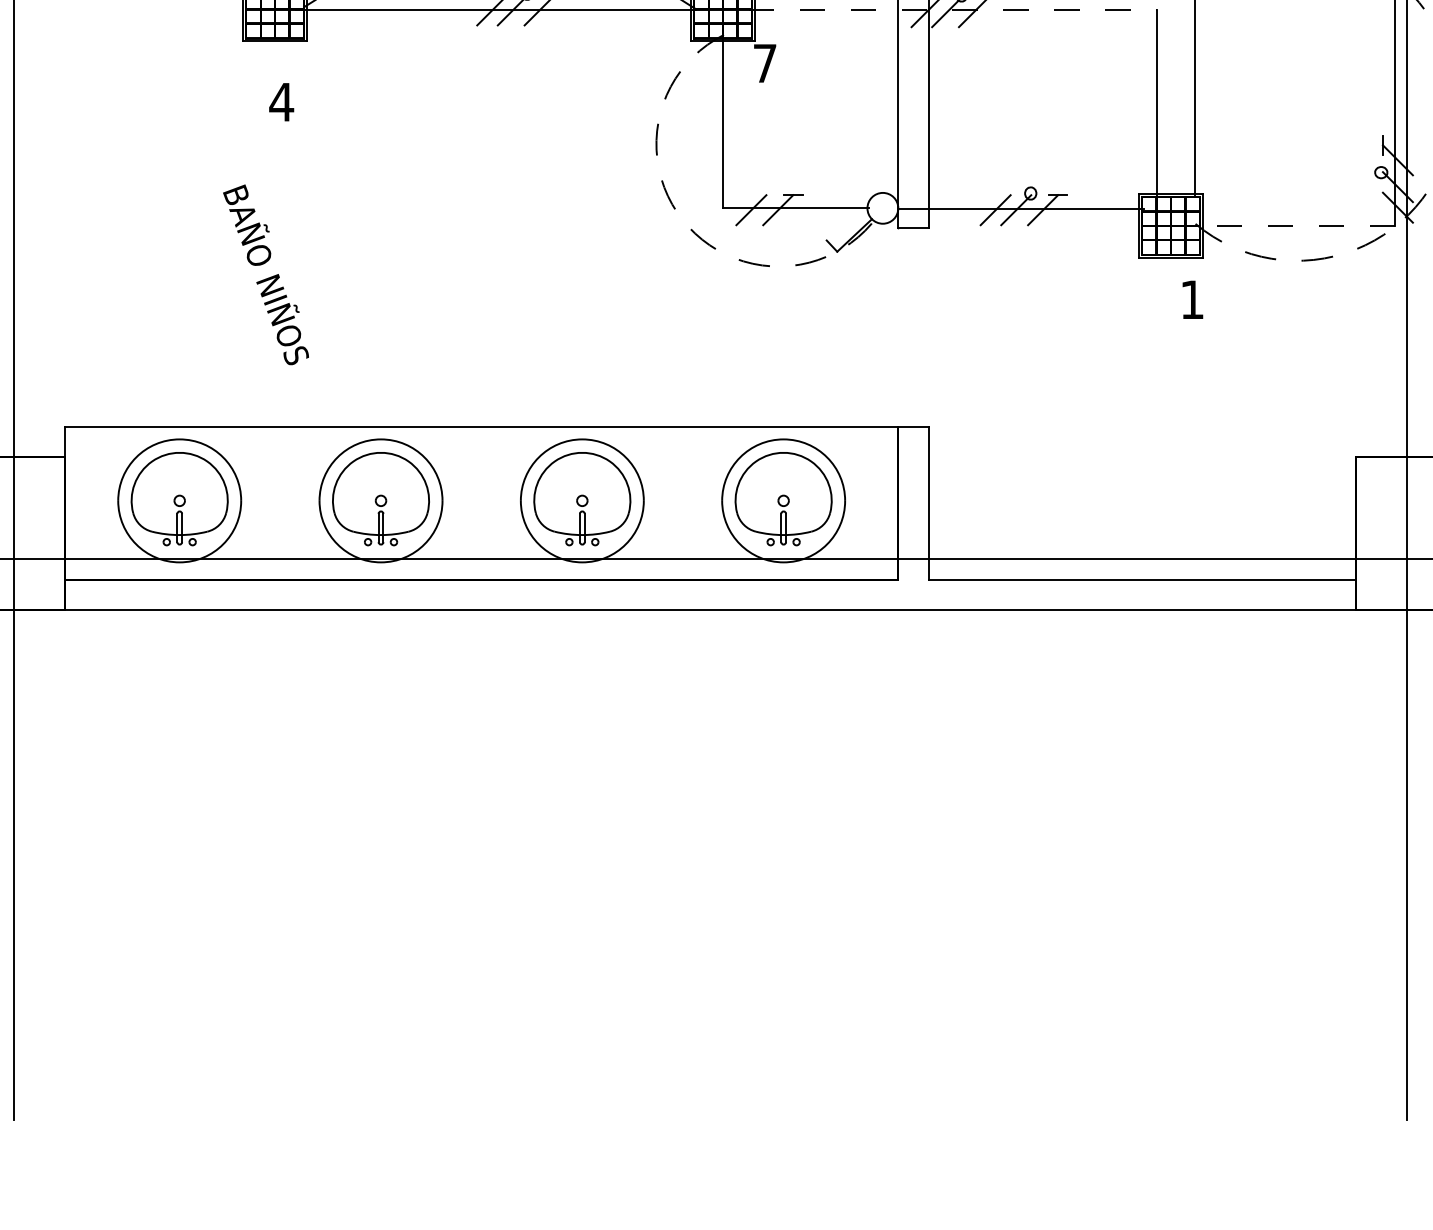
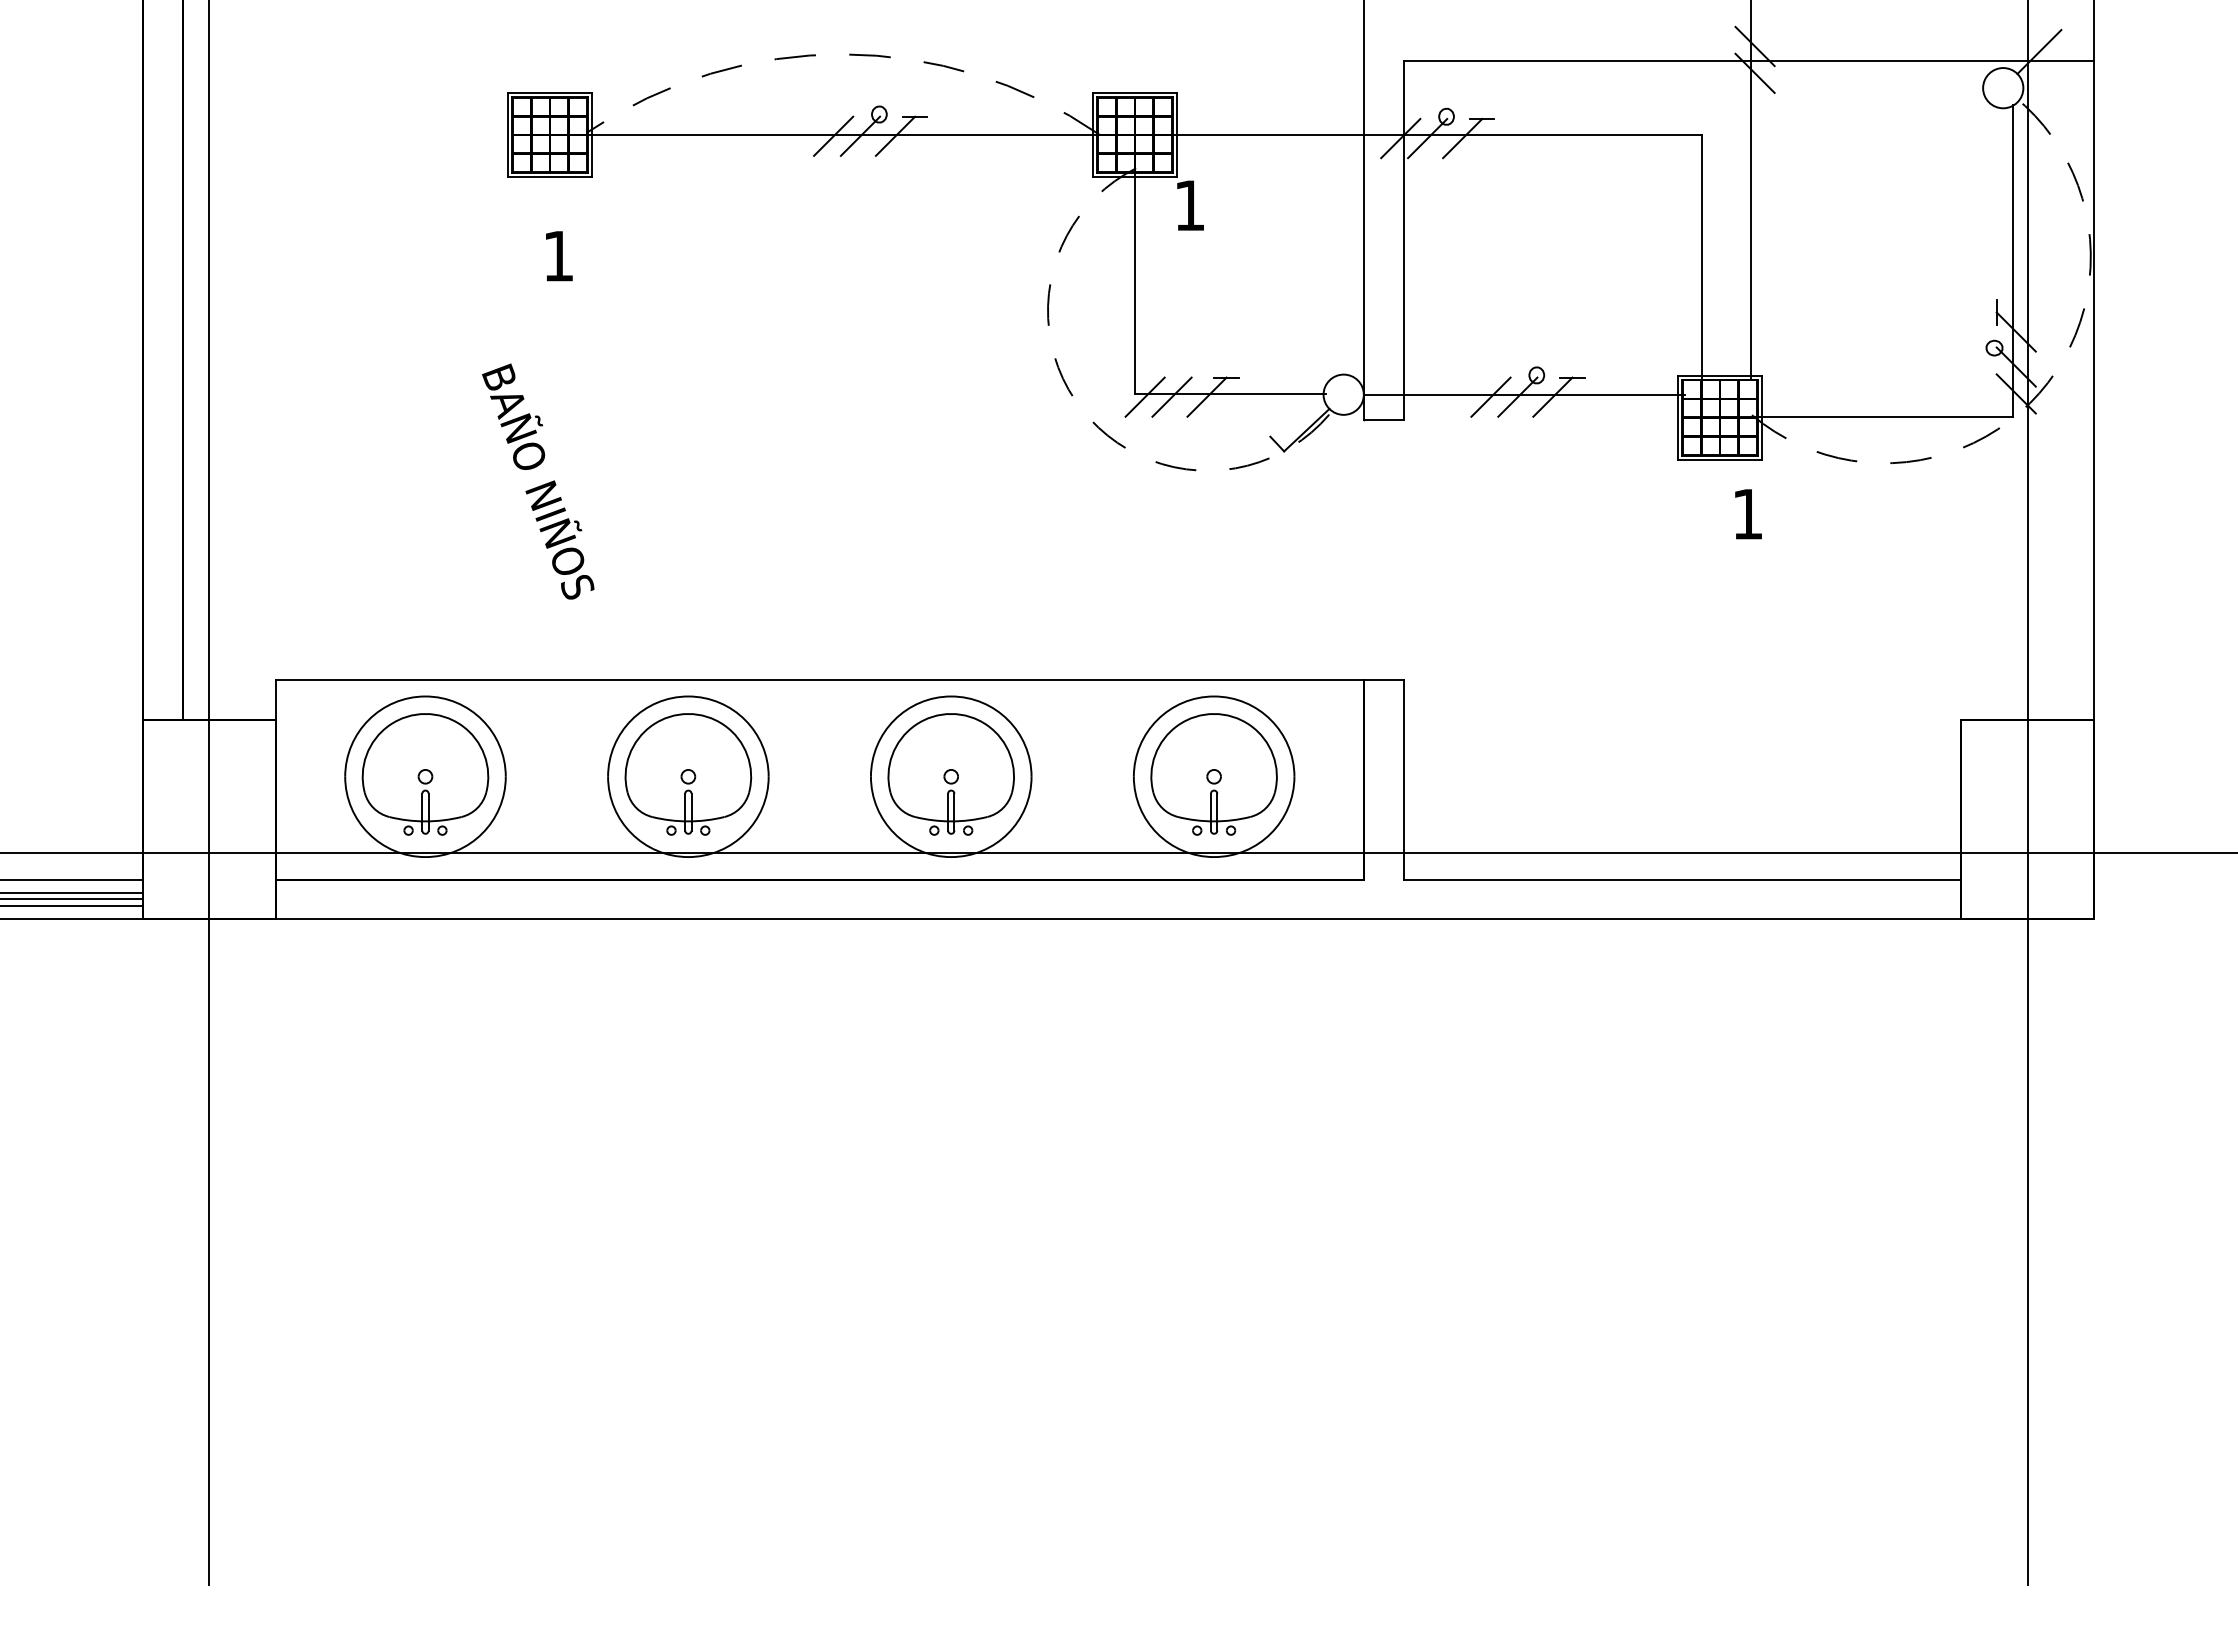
line: (953, 9) -> (1435, 135), dashed -> solid
text: (764, 63) -> (1189, 205), 7 -> 1
text: (281, 102) -> (558, 256), 4 -> 1
line: (730, 209) -> (1144, 396), added
line: (1297, 225) -> (1884, 417), dashed -> solid

